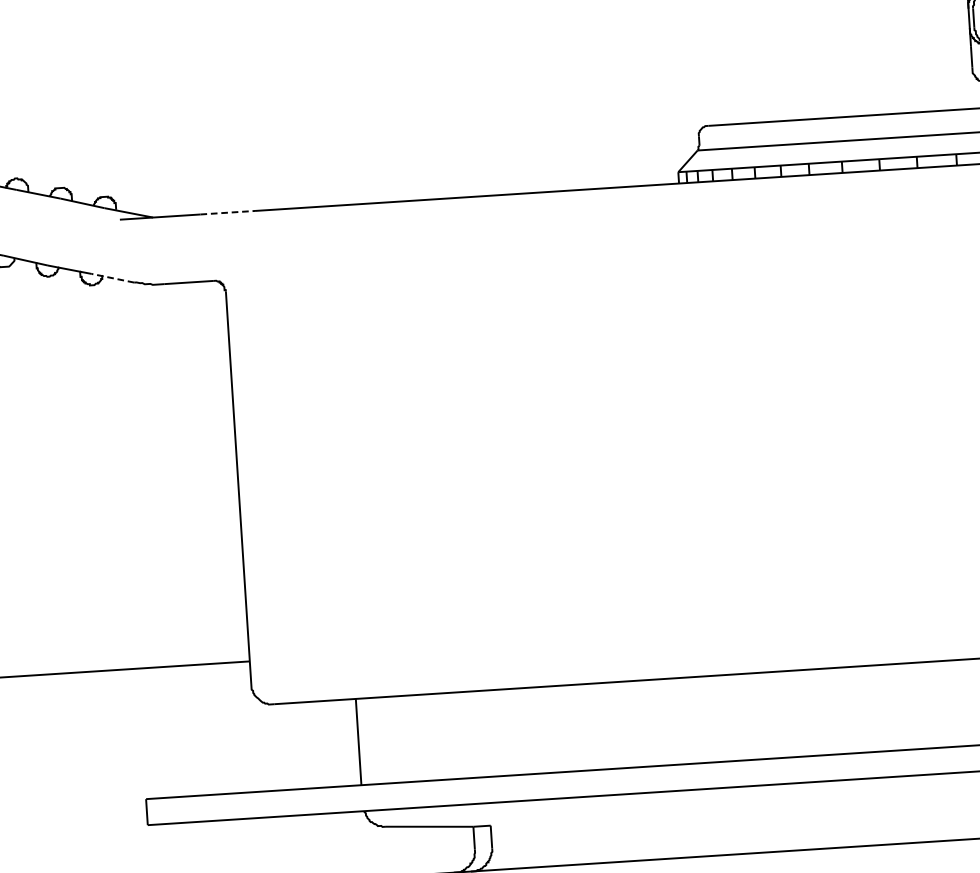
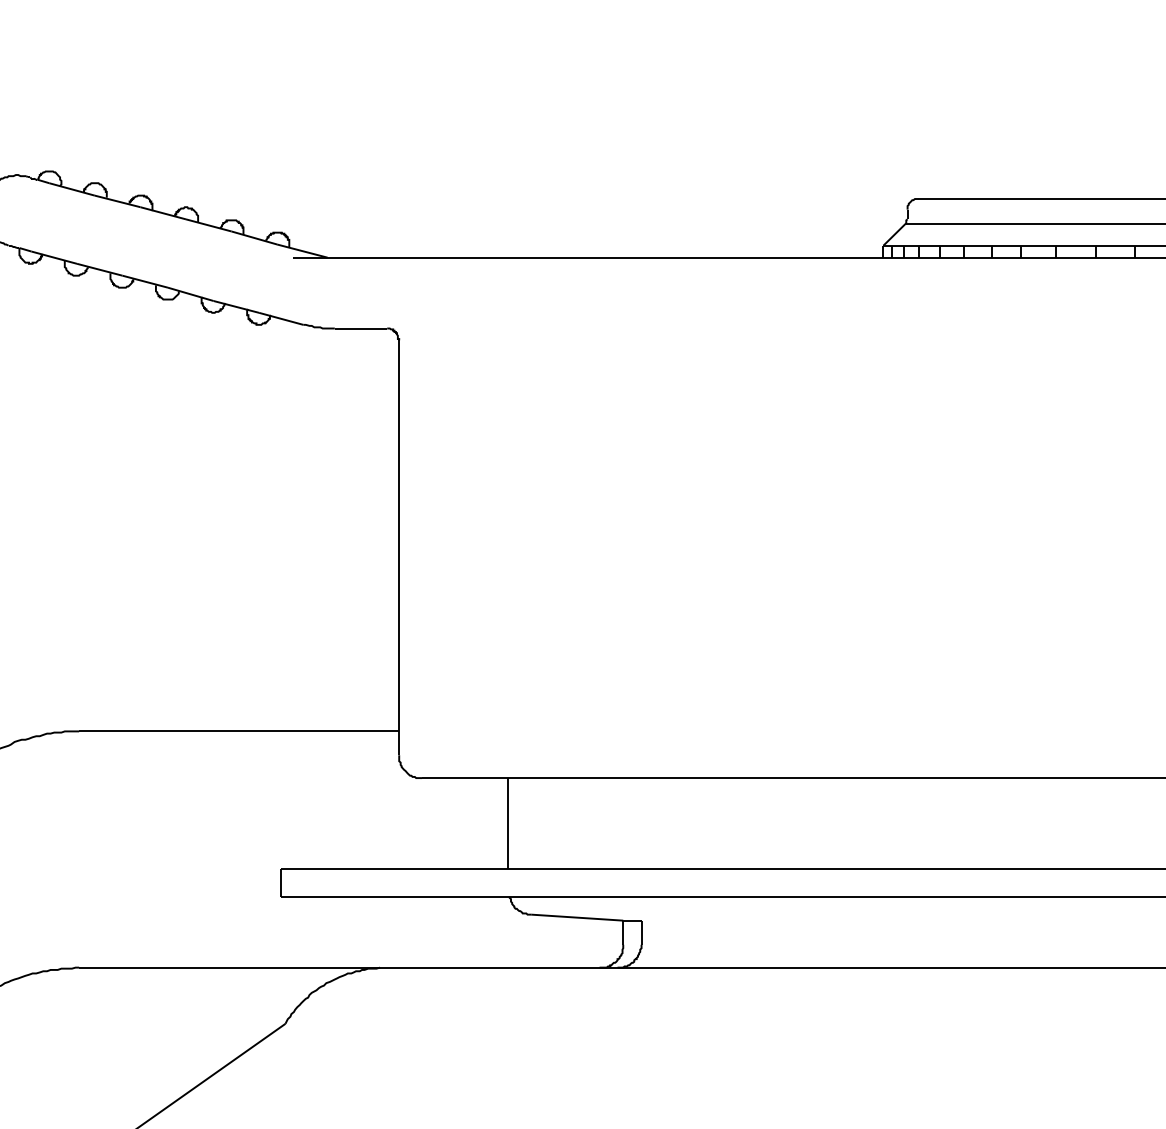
line: (227, 212) -> (406, 257), dashed -> solid
line: (113, 277) -> (281, 318), dashed -> solid

